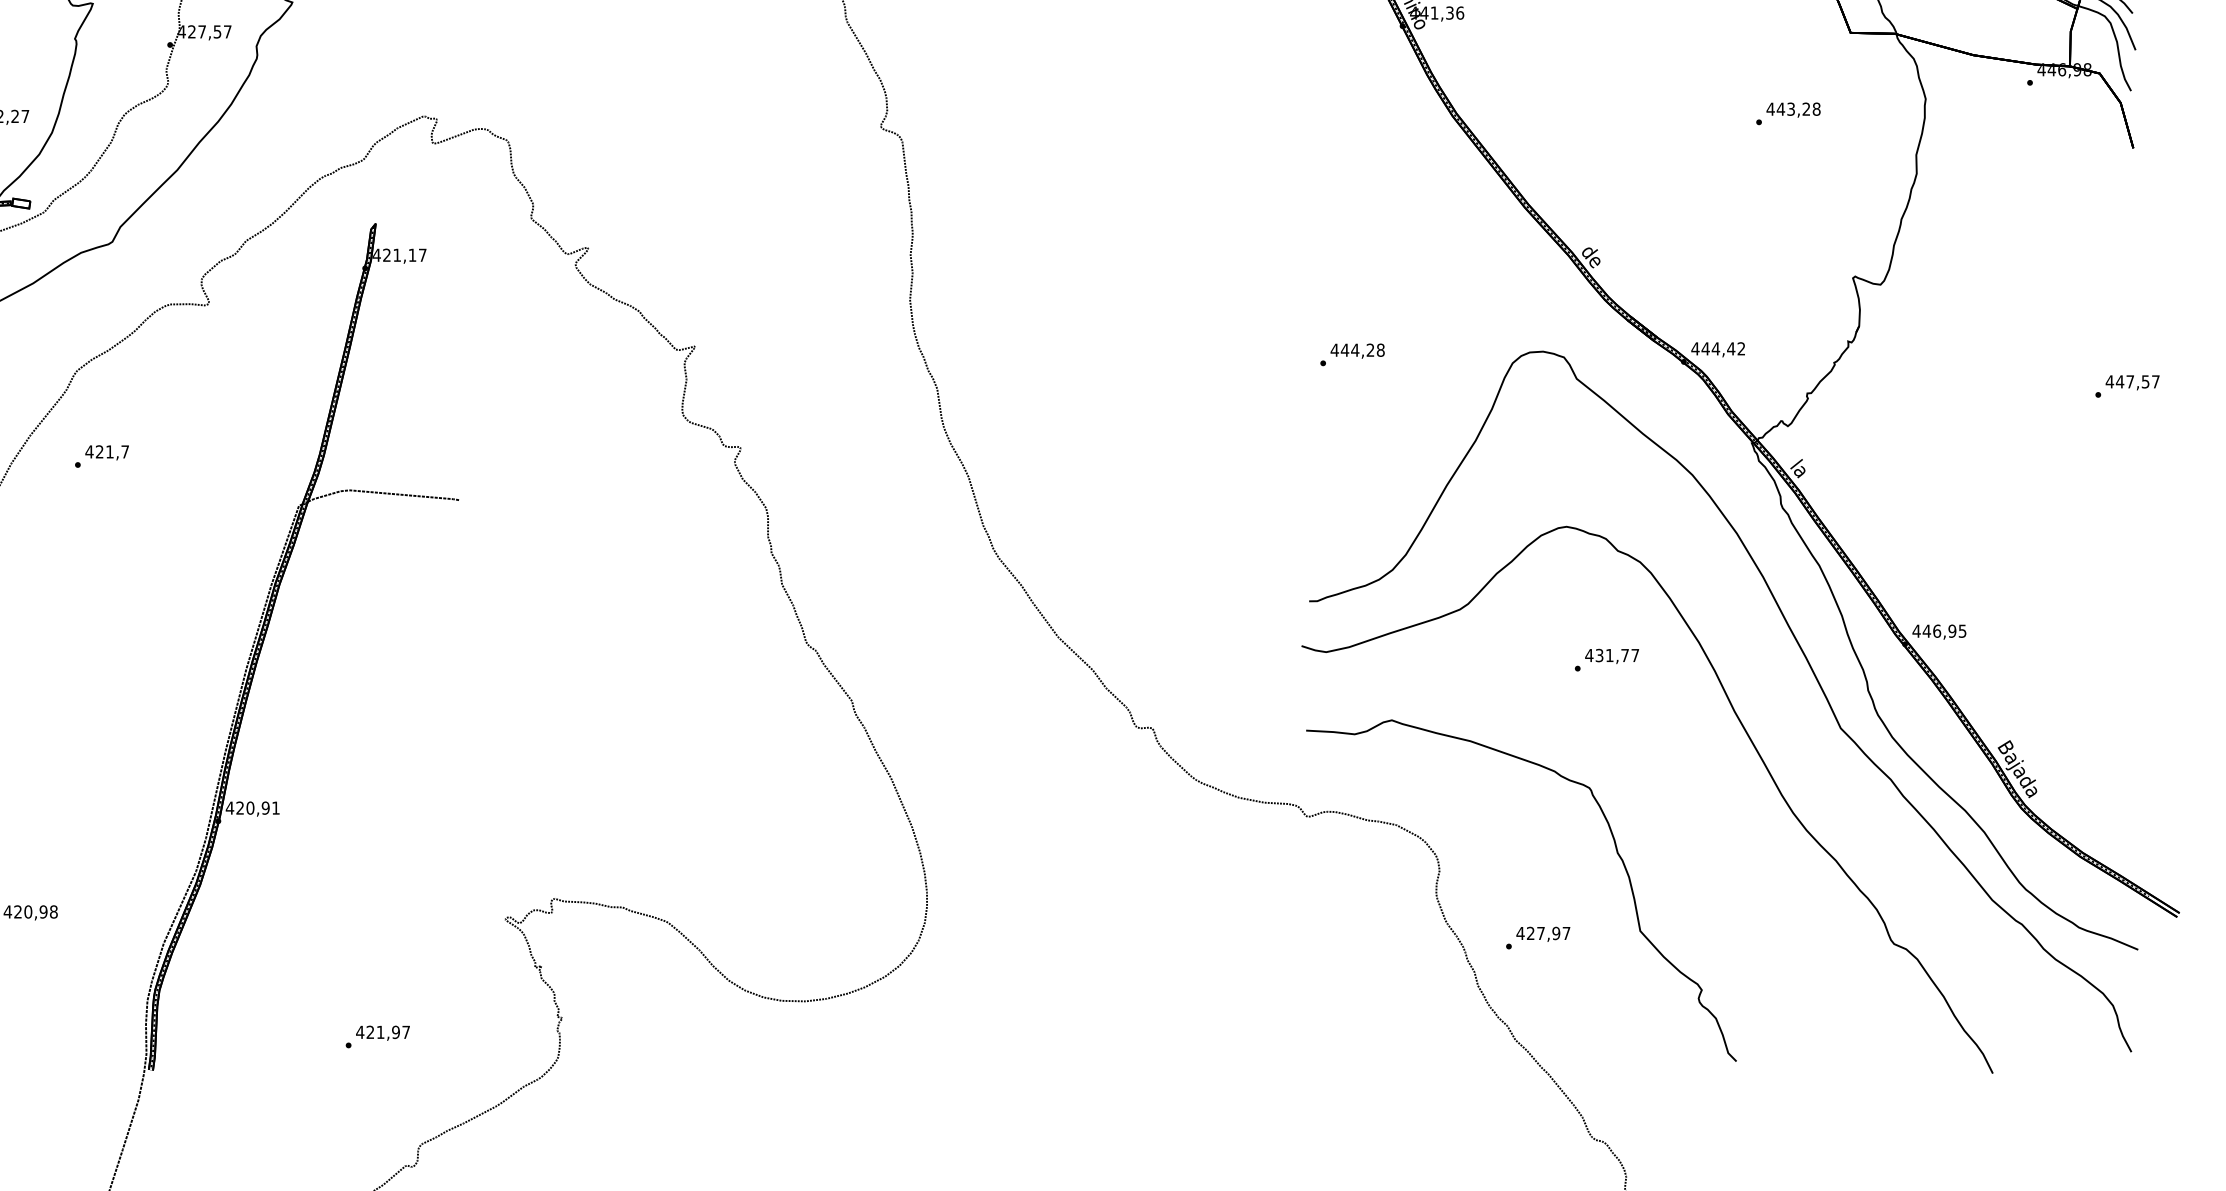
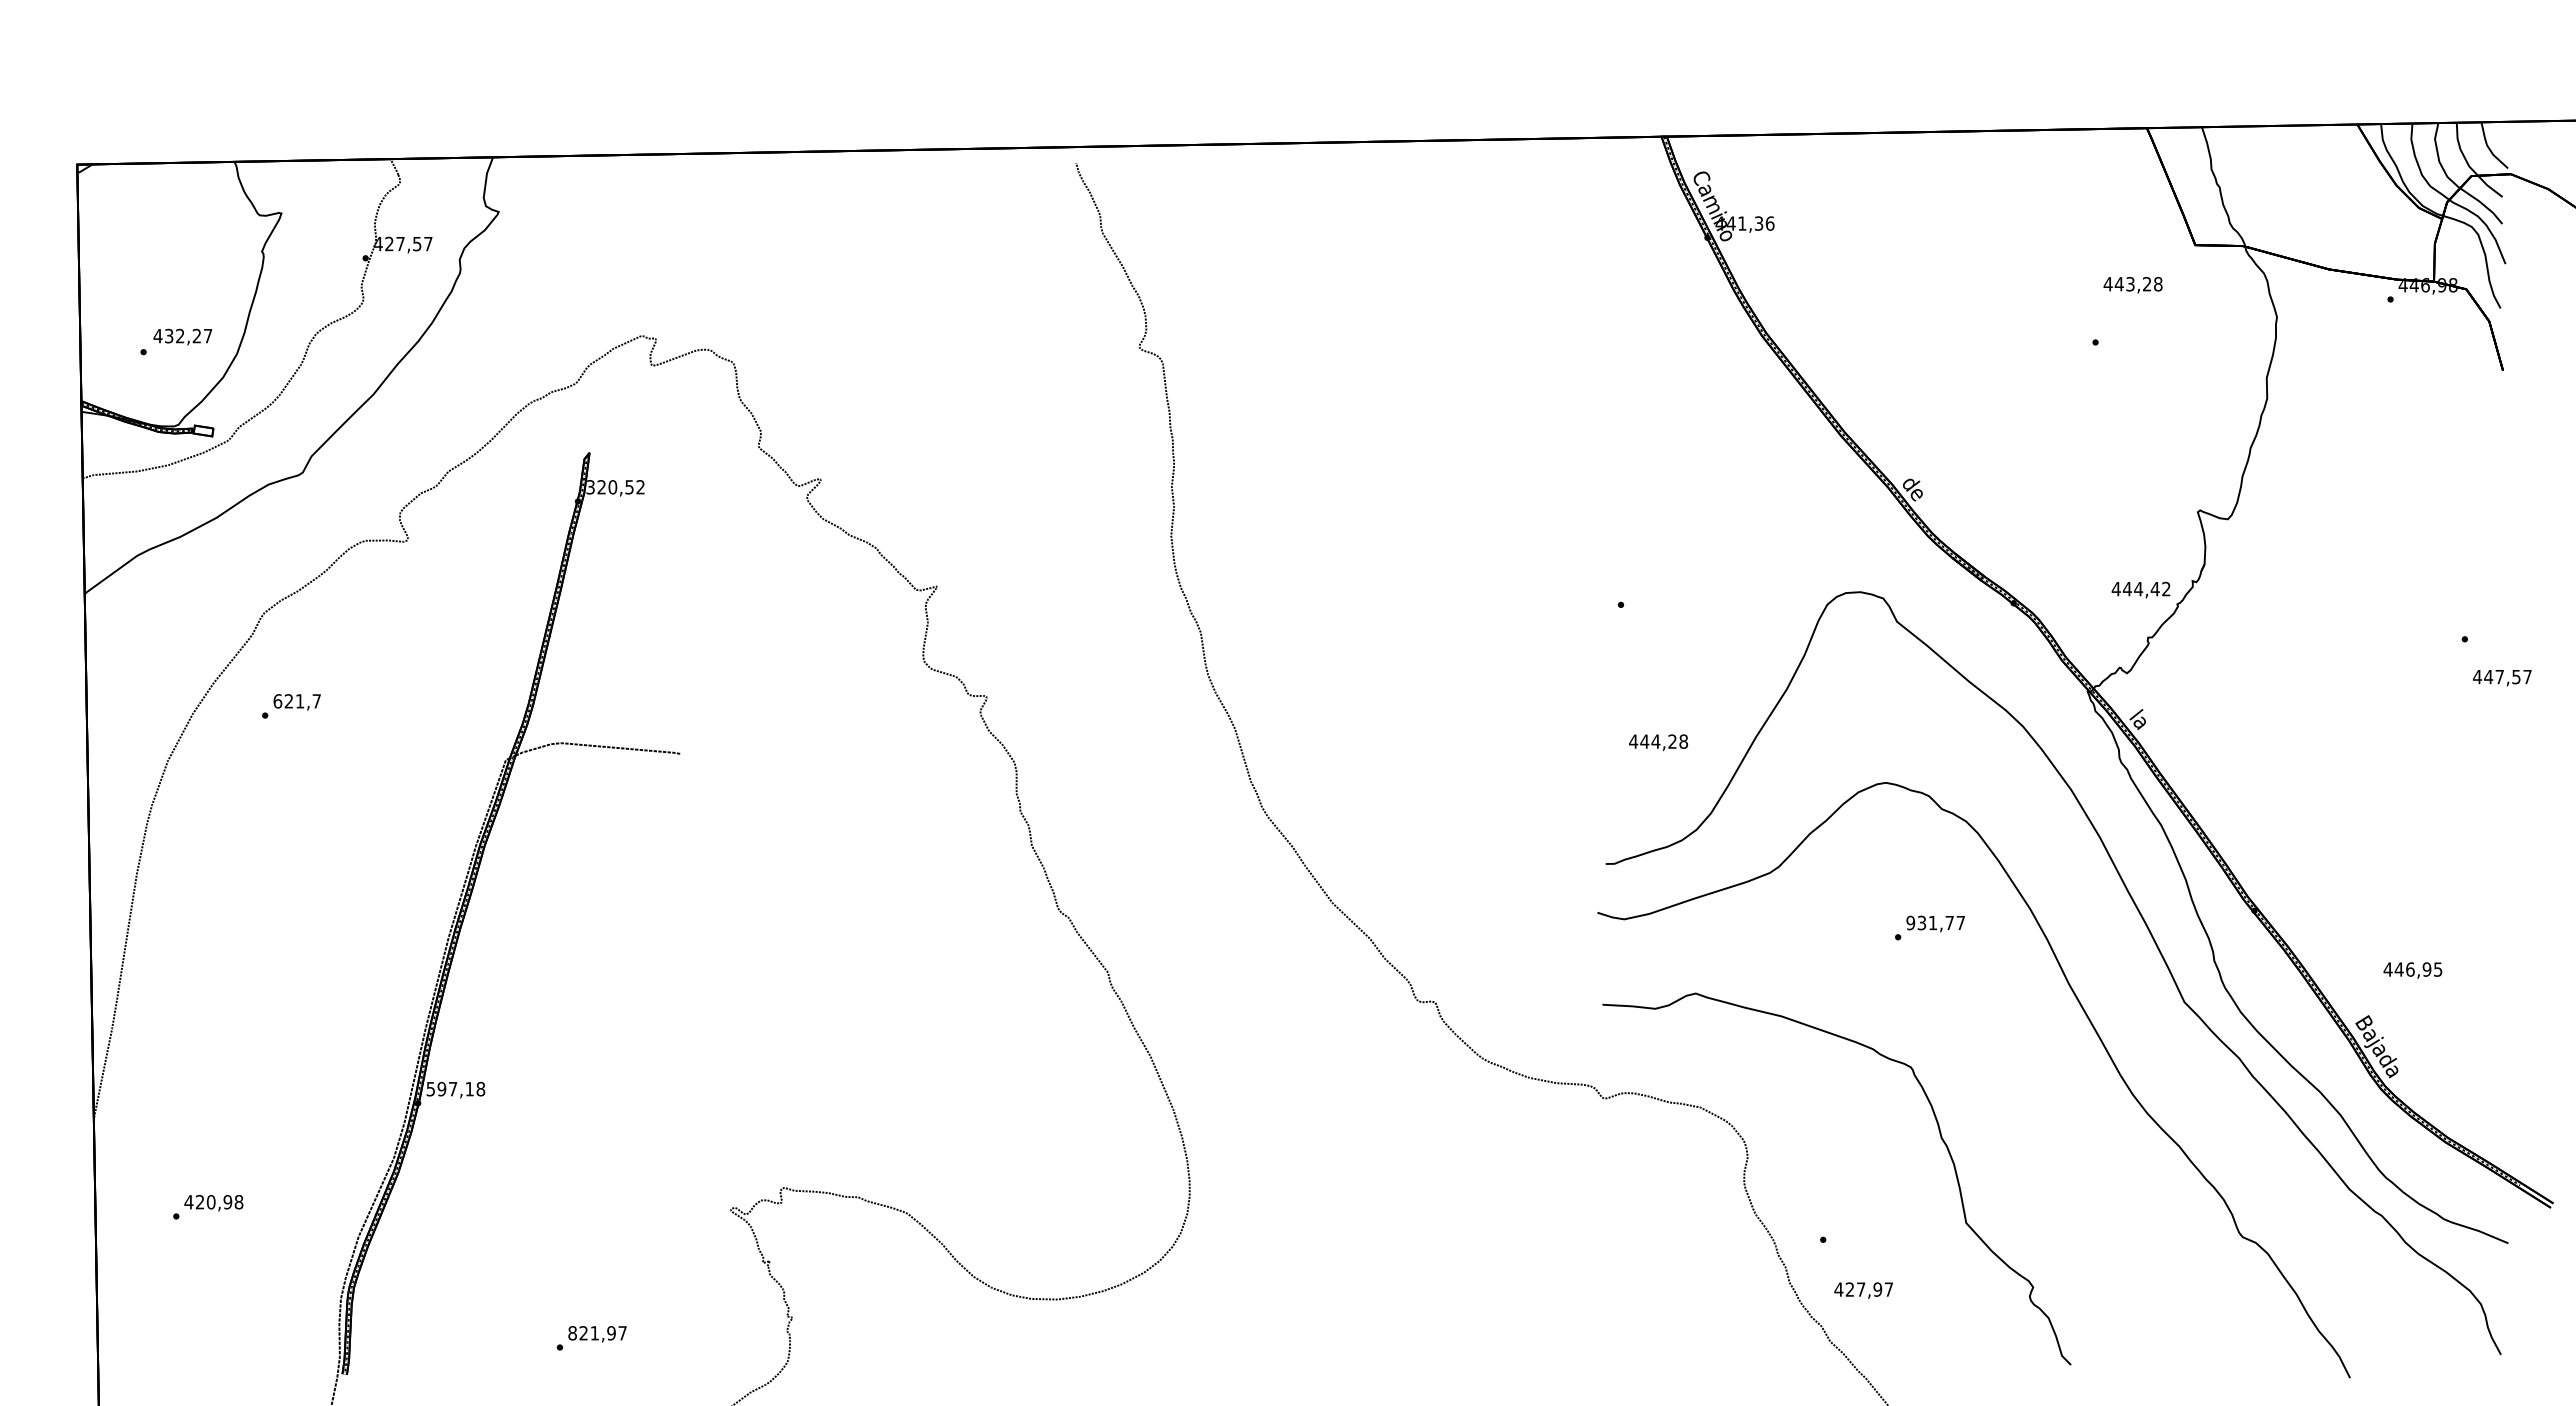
text: (1793, 110) -> (2132, 285), moved
text: (399, 255) -> (615, 487), 421,17 -> 320,52
text: (1717, 349) -> (2140, 589), moved
text: (1357, 351) -> (1658, 742), moved
text: (2131, 383) -> (2501, 678), moved
text: (89, 452) -> (277, 701), 421,7 -> 621,7
text: (1939, 632) -> (2412, 970), moved
text: (1589, 655) -> (1910, 922), 431,77 -> 931,77
text: (252, 807) -> (455, 1088), 420,91 -> 597,18
text: (1543, 934) -> (1863, 1290), moved
text: (360, 1032) -> (572, 1333), 421,97 -> 821,97

